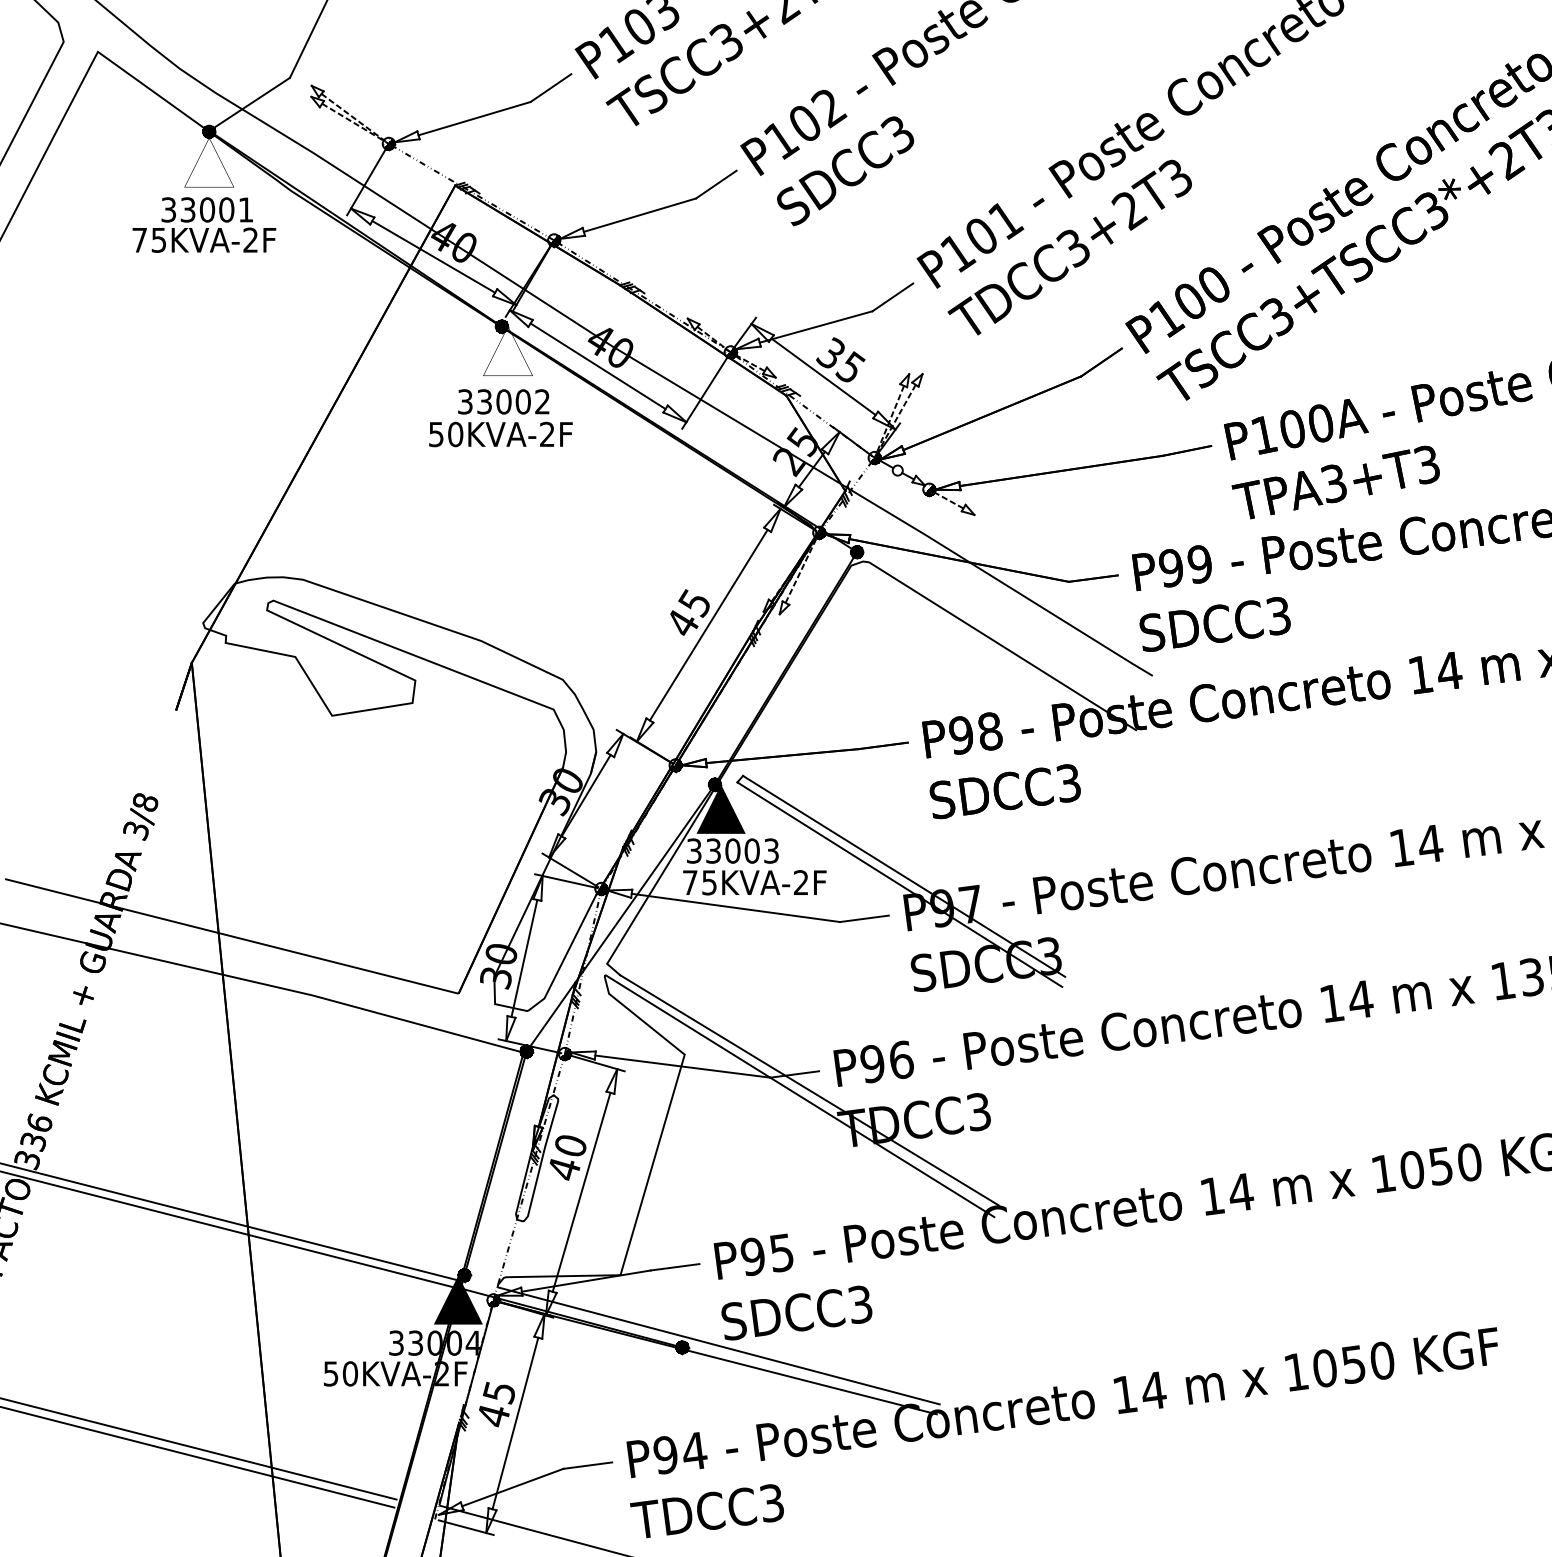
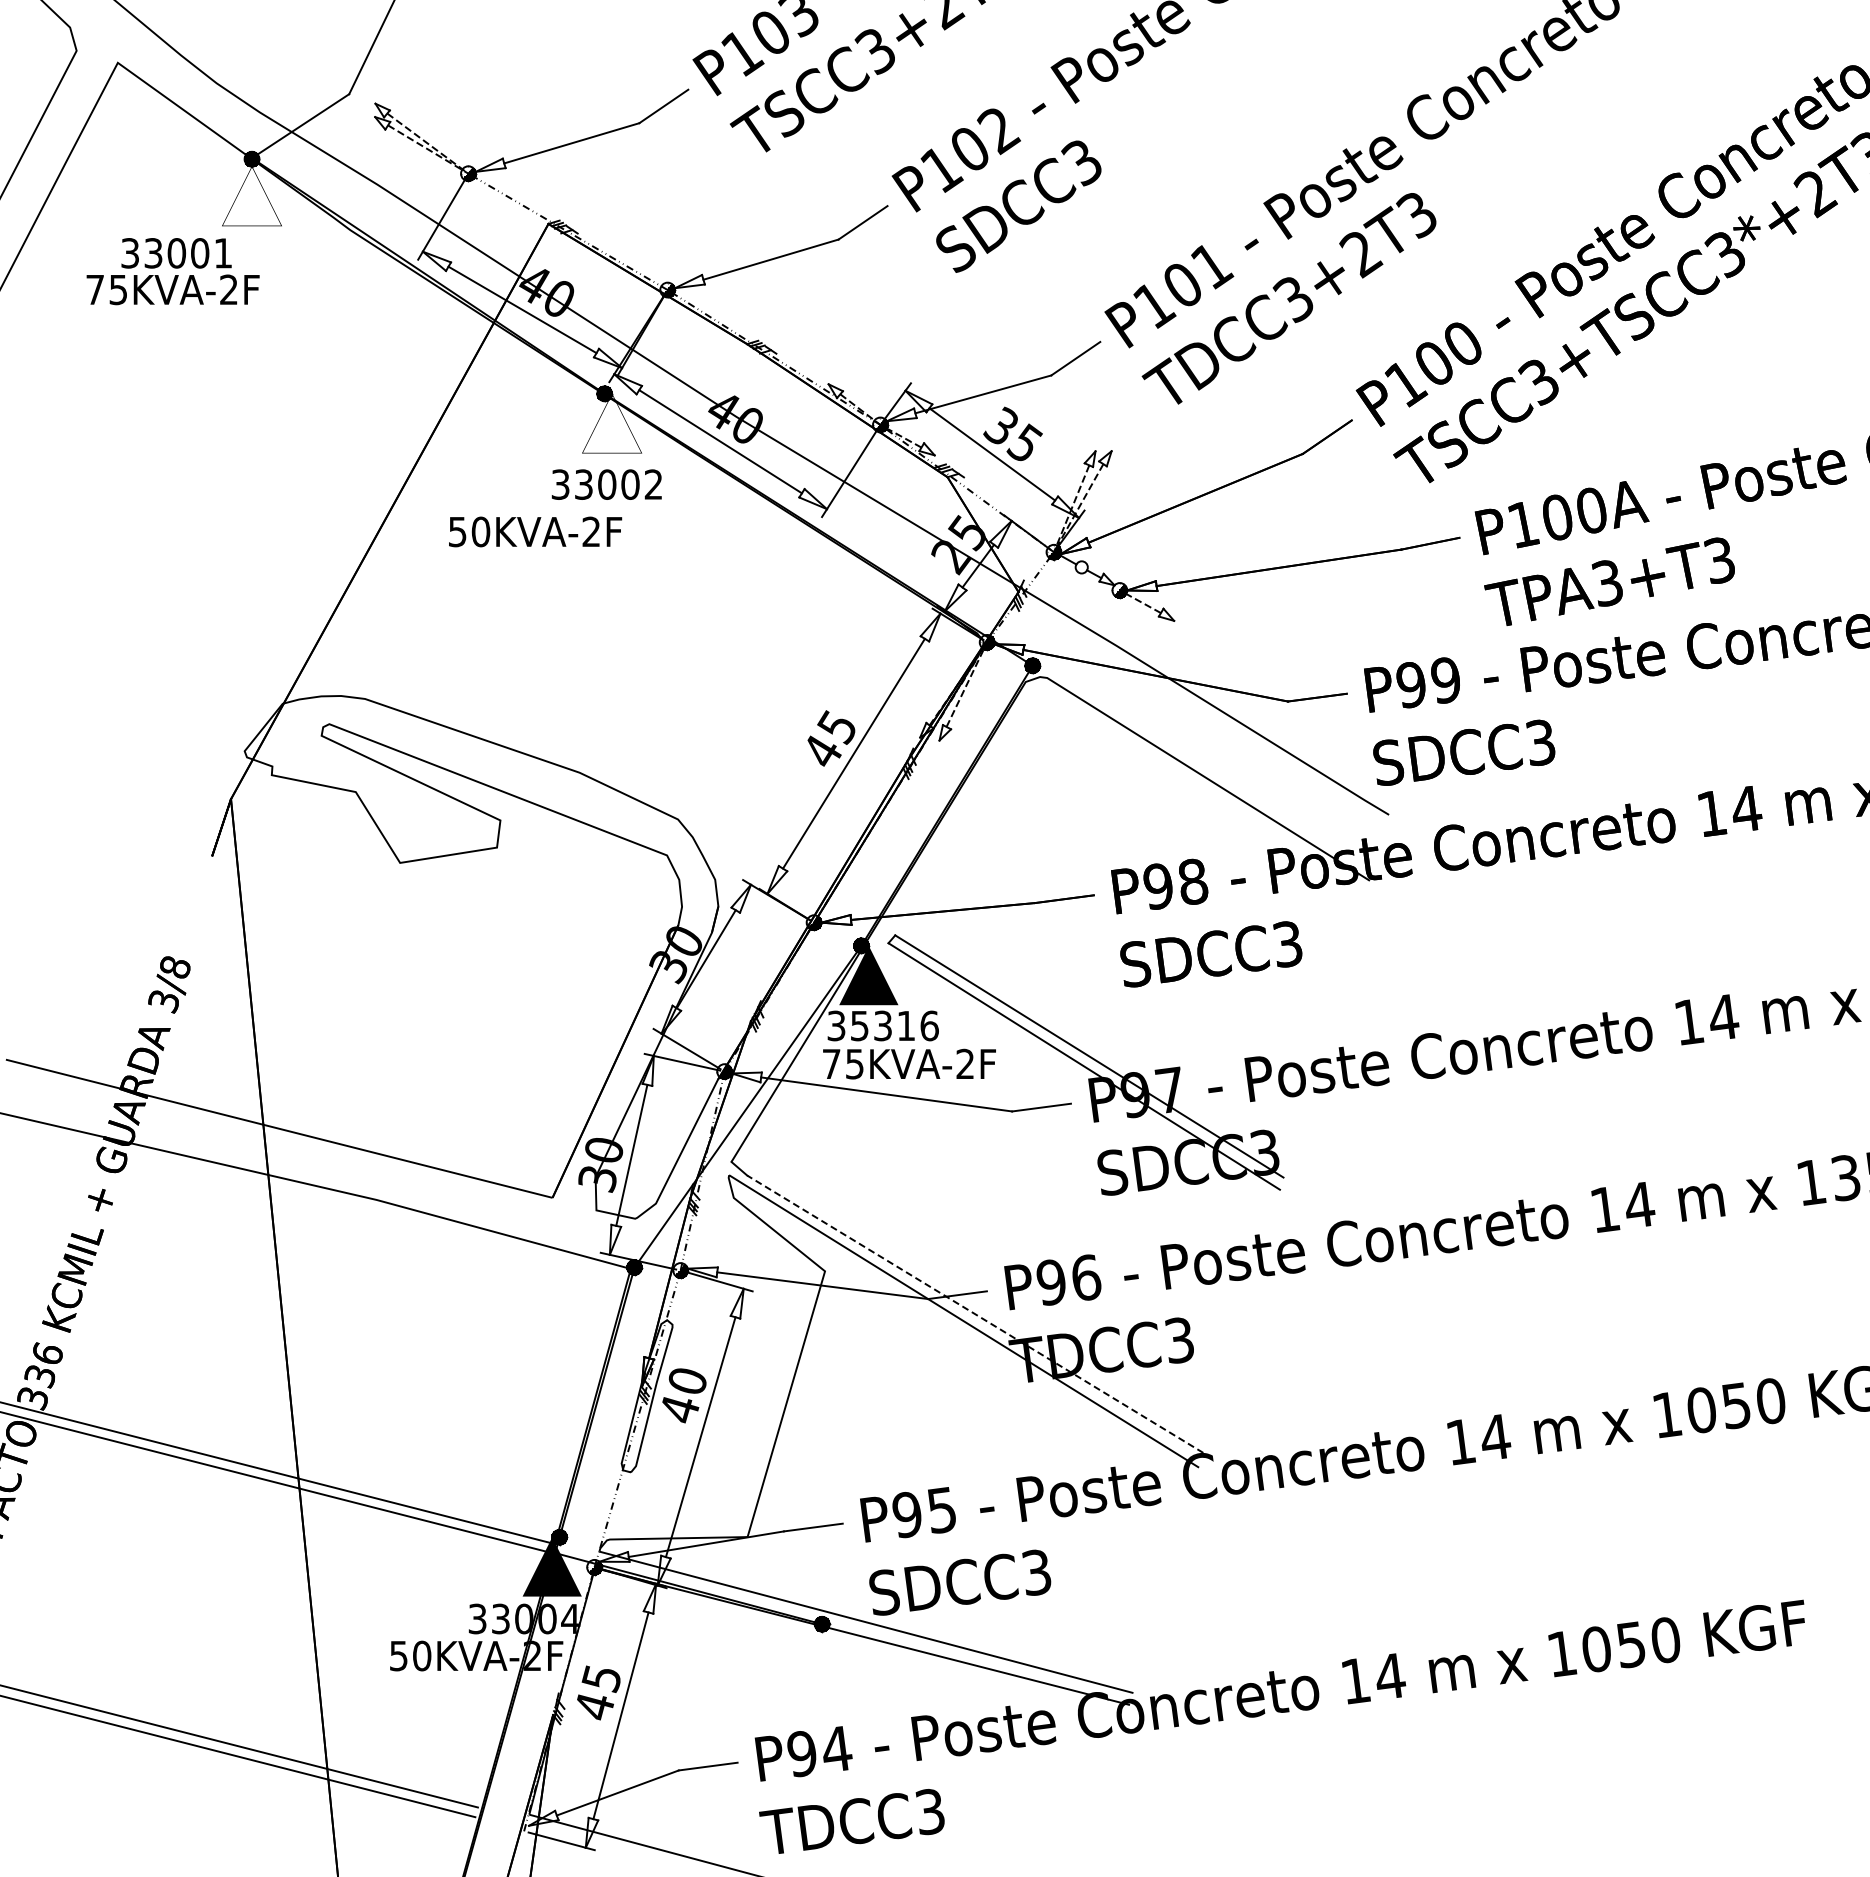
text: (203, 225) -> (172, 271), moved
text: (500, 434) -> (535, 531), moved
text: (742, 850) -> (894, 1025), 33003 -> 35316
line: (809, 1090) -> (975, 1314), solid -> dashed

